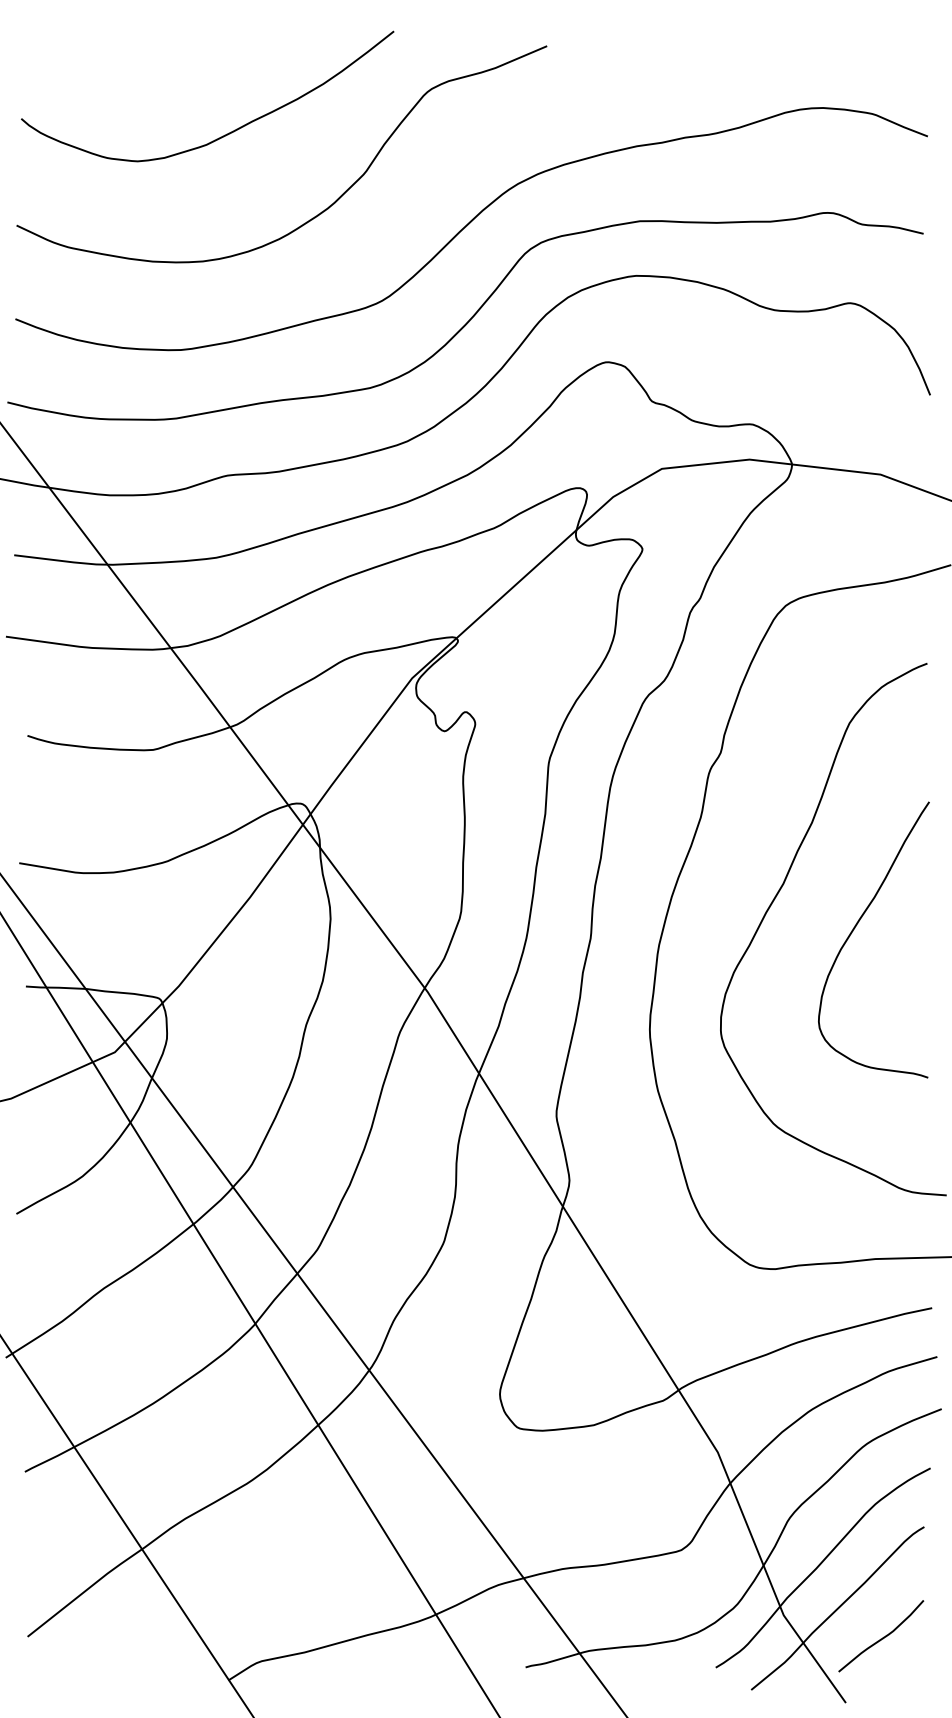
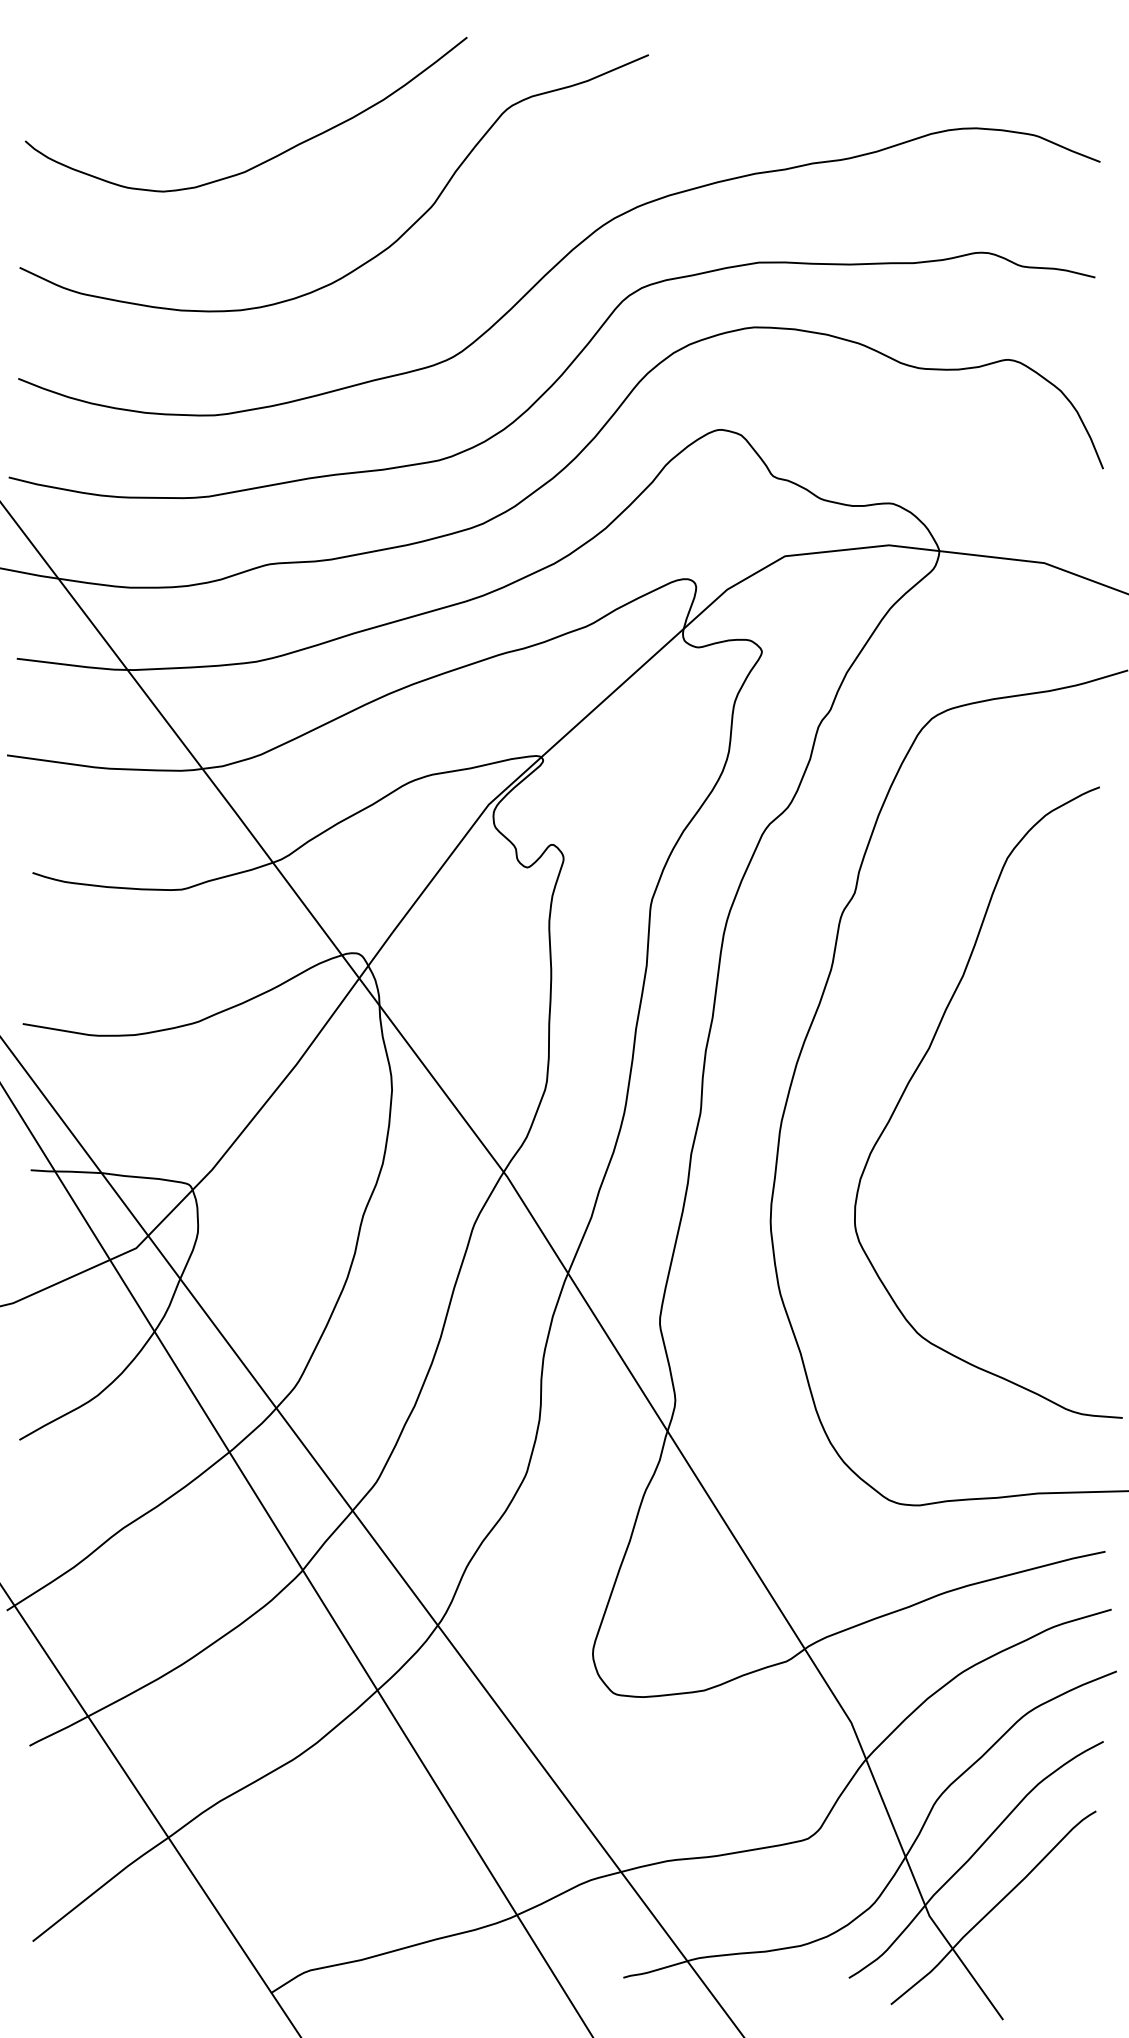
curve: (855, 928) -> (1014, 1101), removed
curve: (882, 1637) -> (1046, 1942), removed

